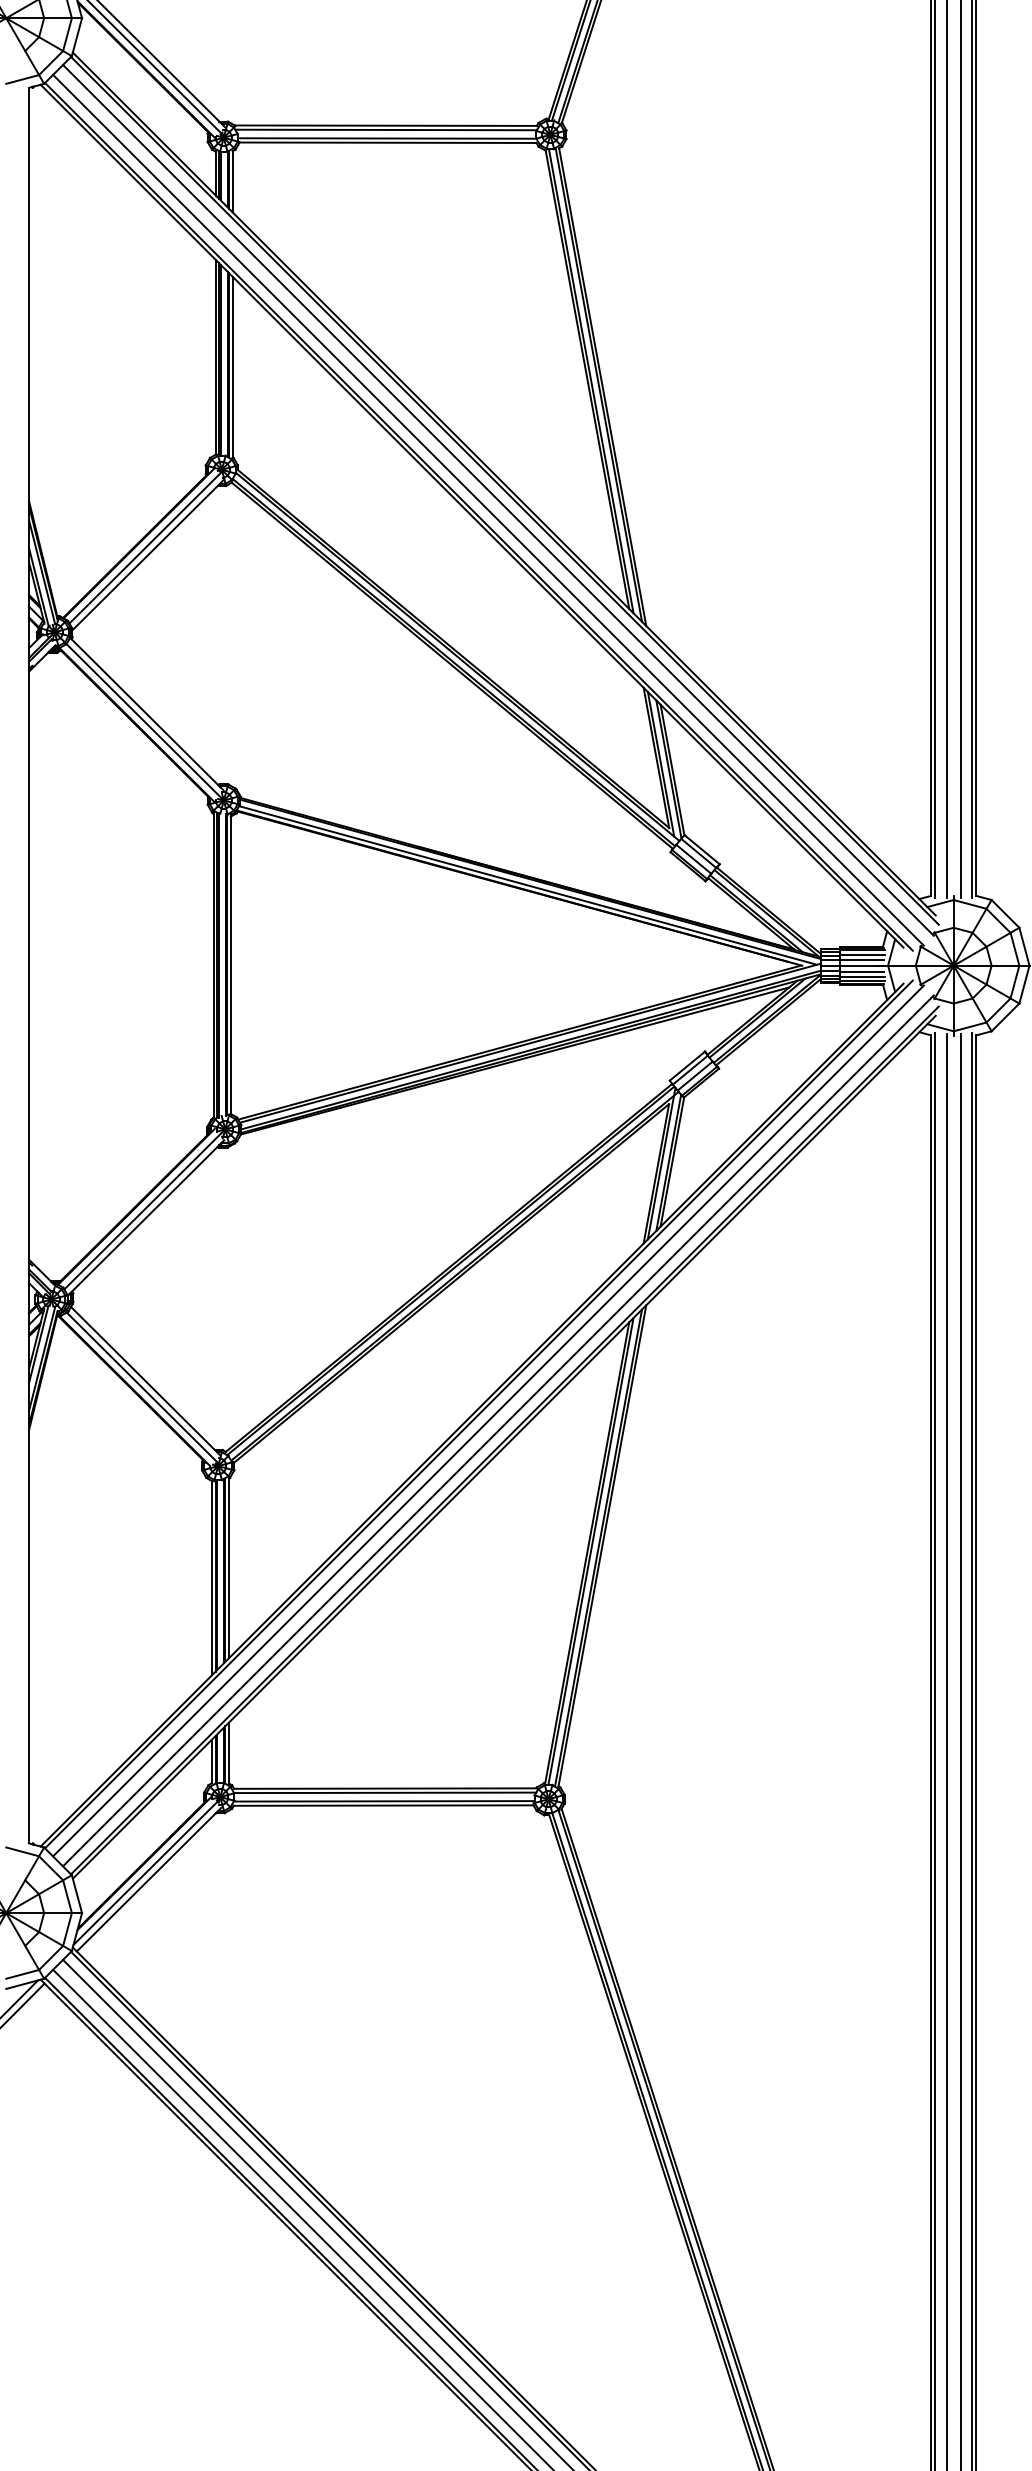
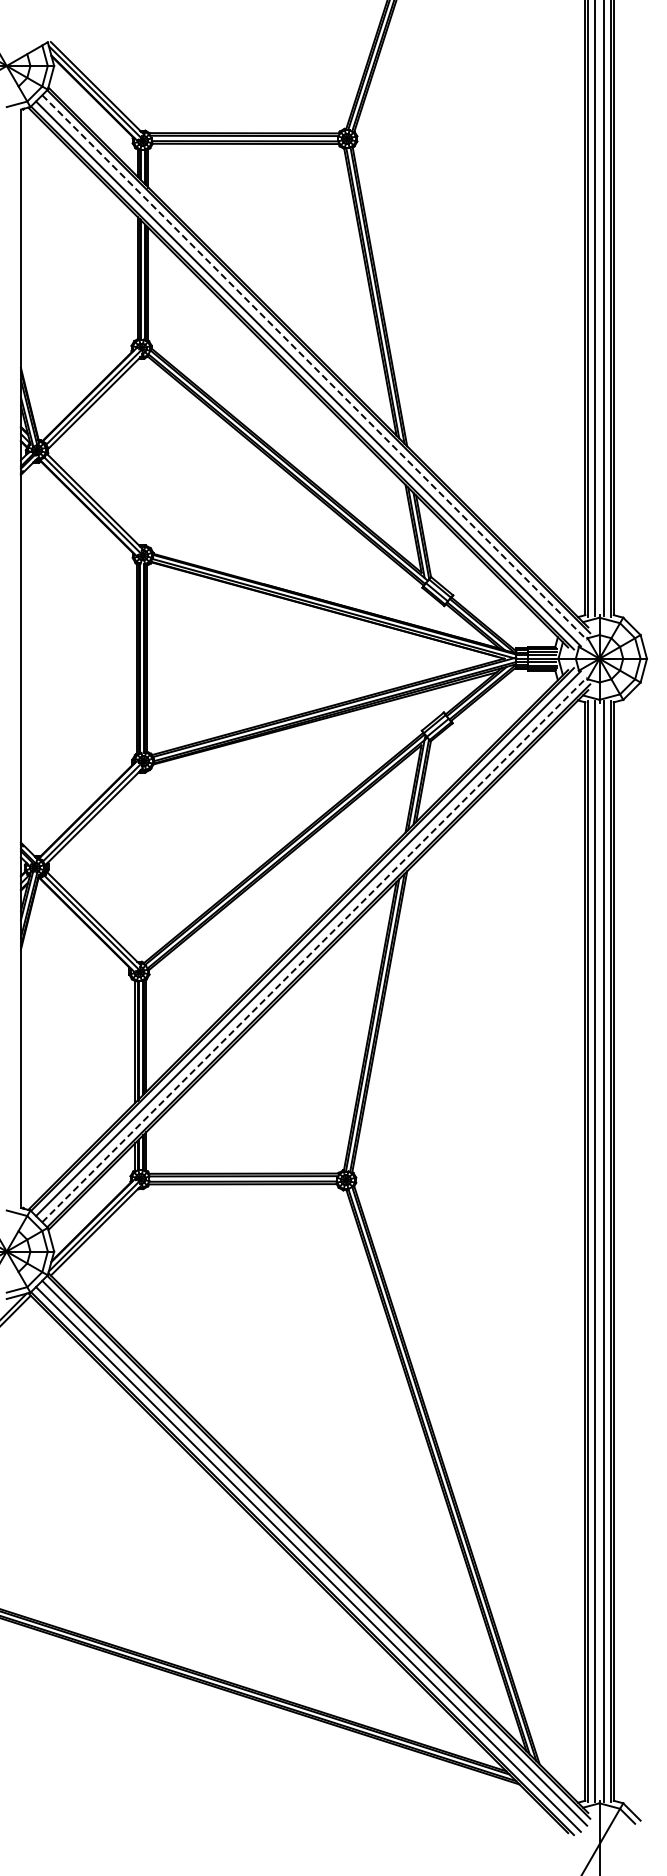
line: (499, 501) -> (315, 368), solid -> dashed
line: (499, 1430) -> (315, 949), solid -> dashed

